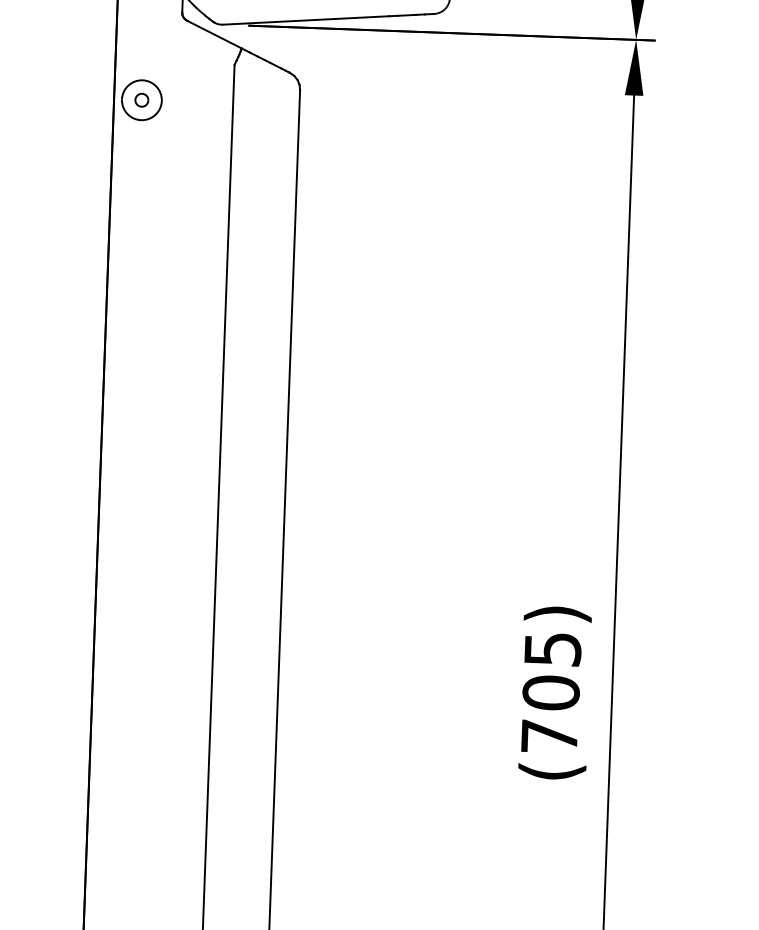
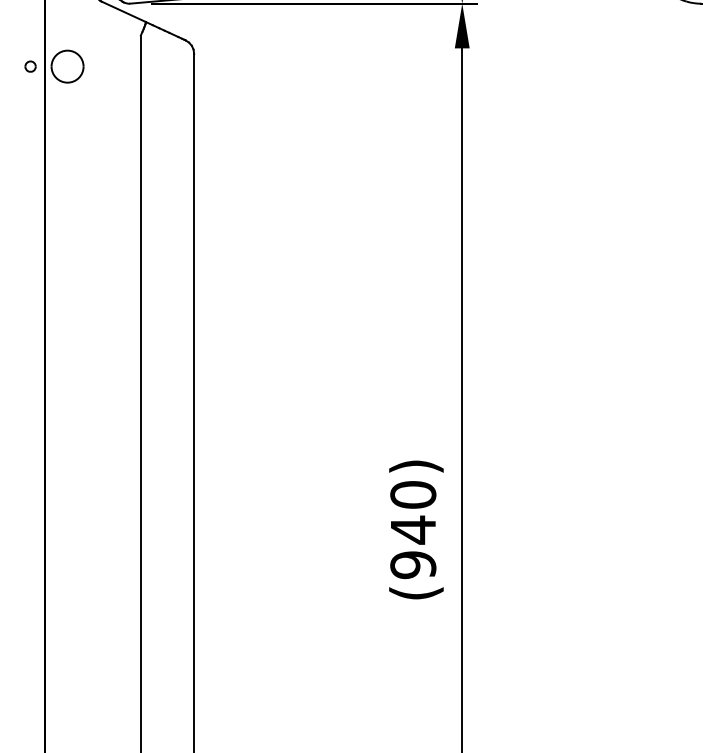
part: (141, 100) -> (30, 66), moved
text: (551, 693) -> (413, 530), (705) -> (940)

